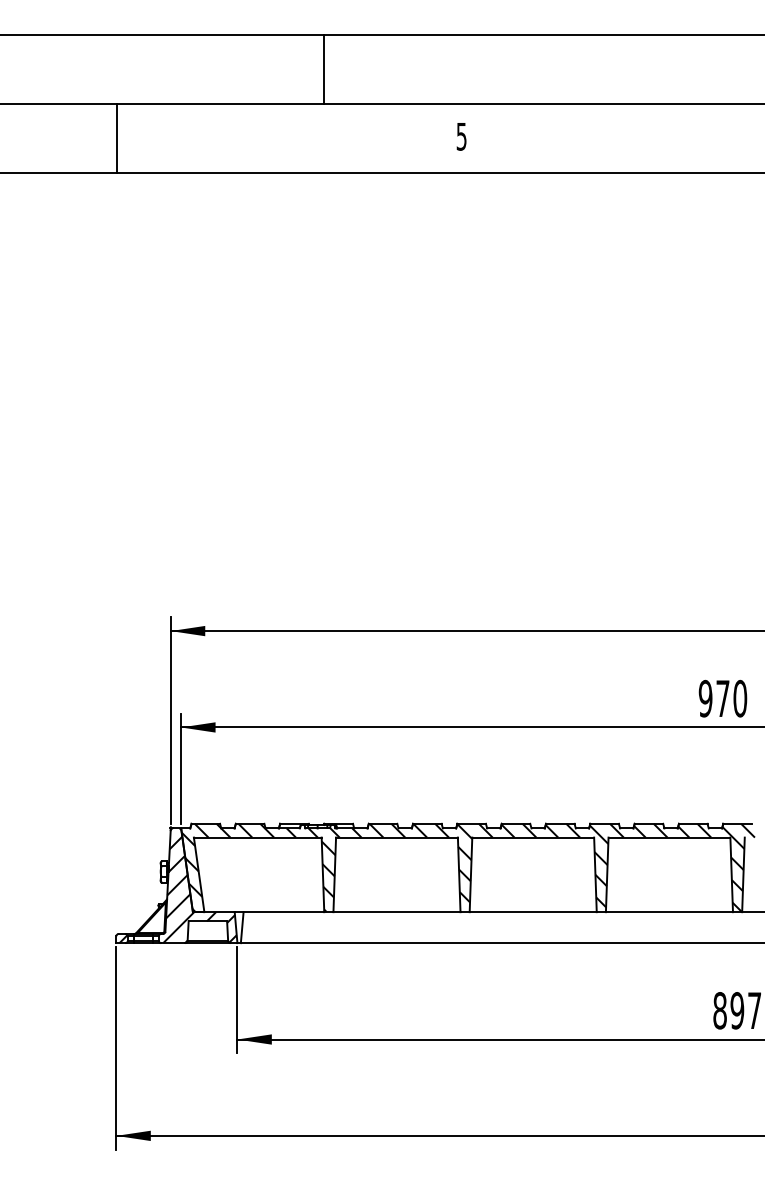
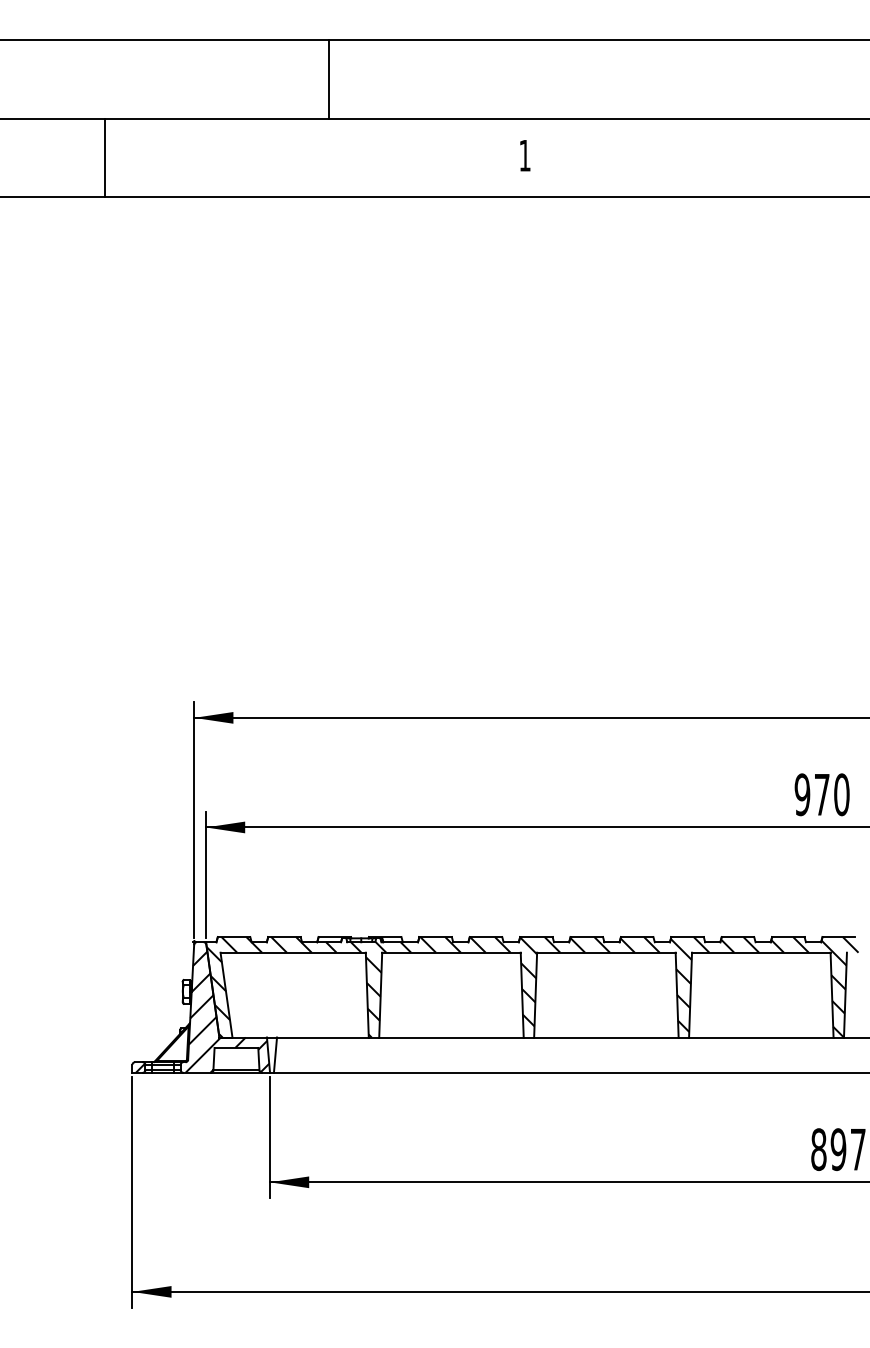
line: (323, 69) -> (328, 79), moved
text: (461, 136) -> (524, 155), 5 -> 1
line: (117, 138) -> (105, 157), moved

